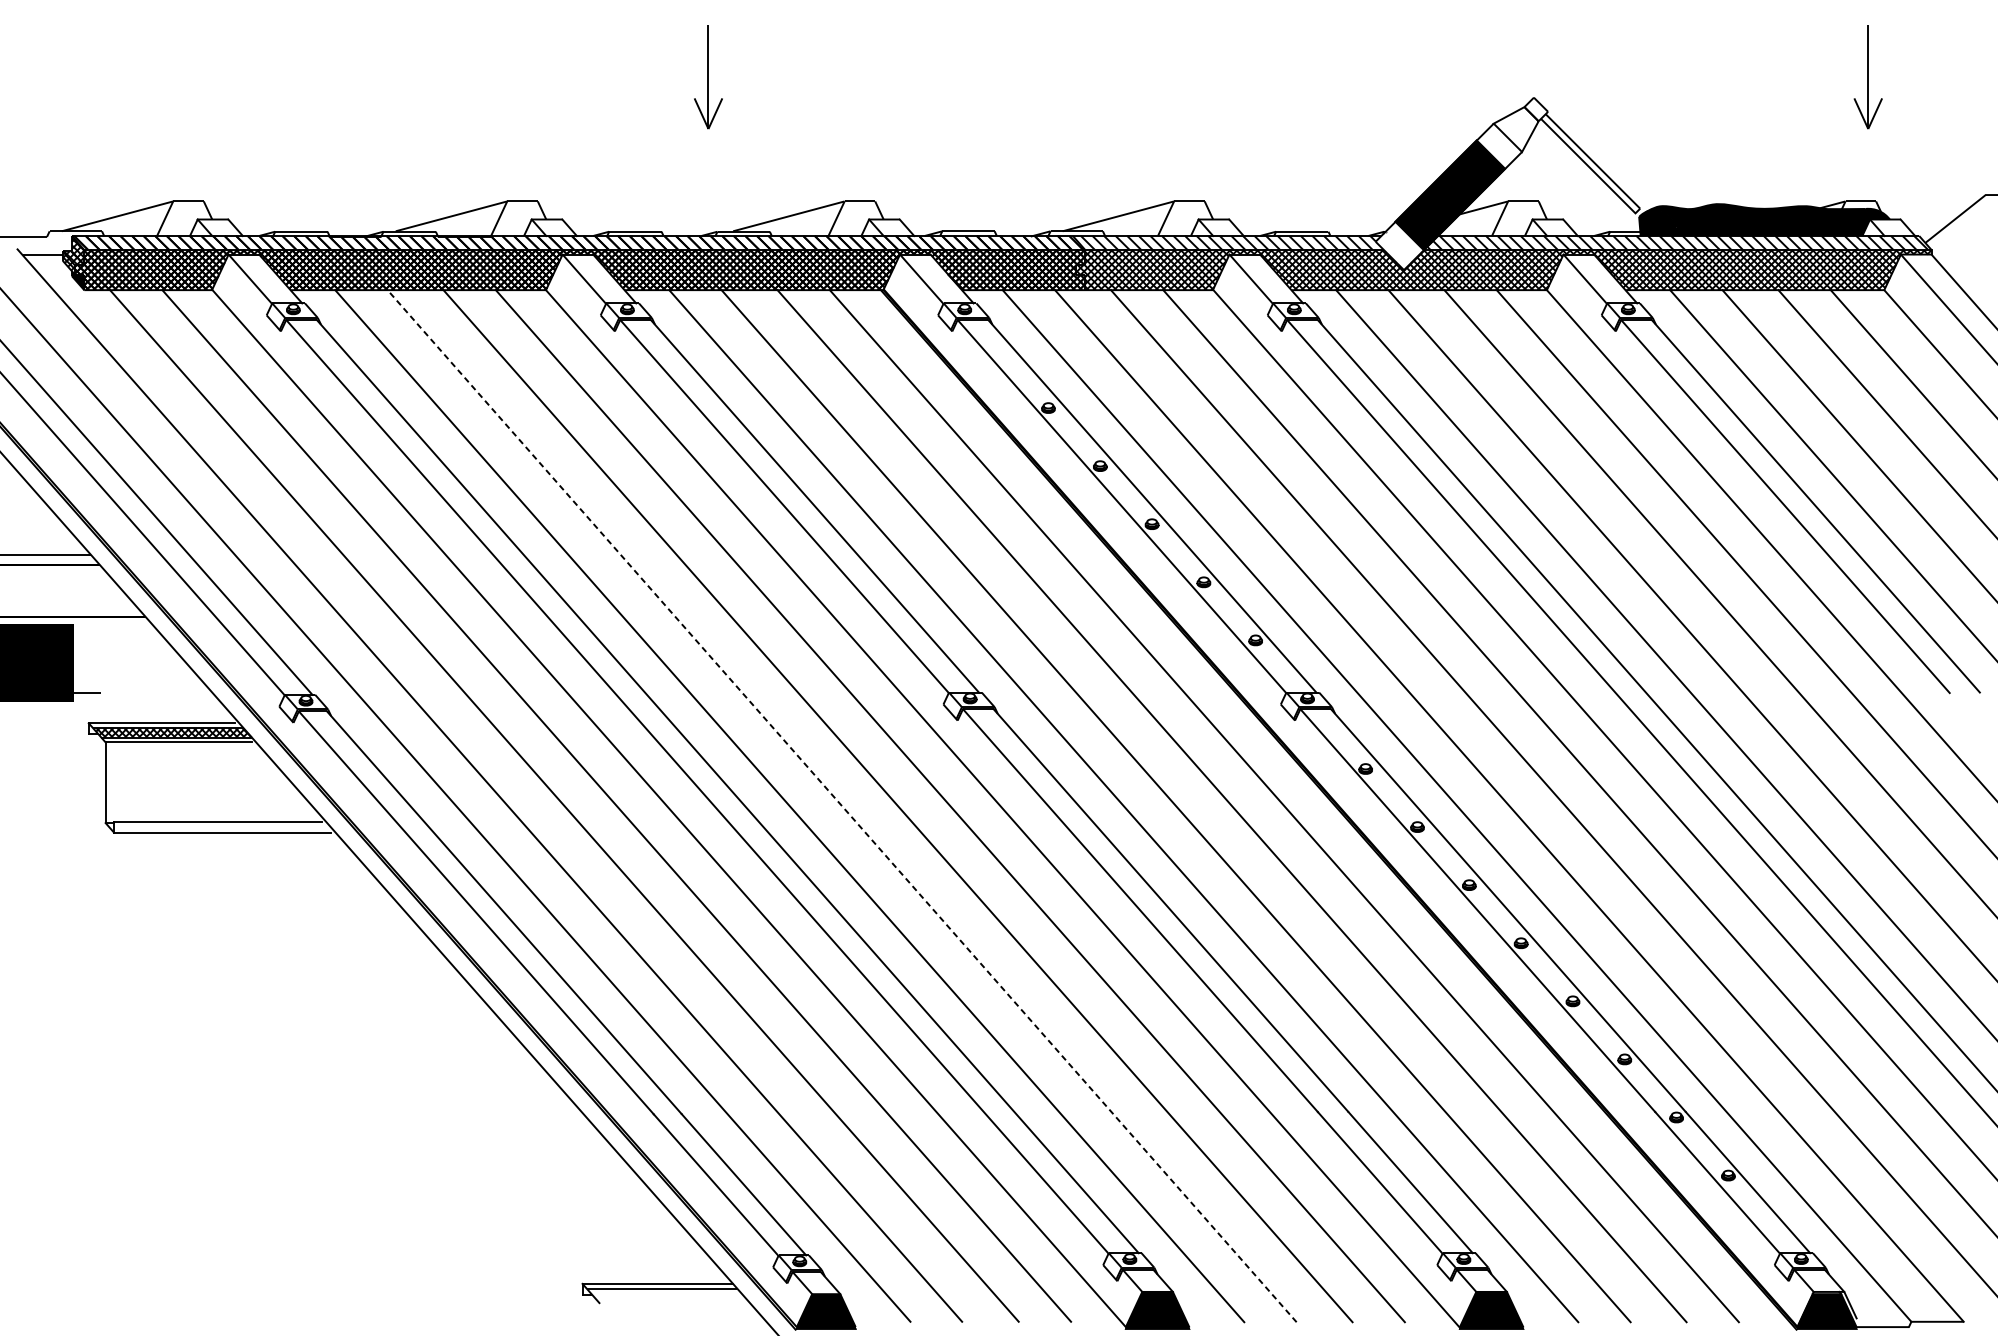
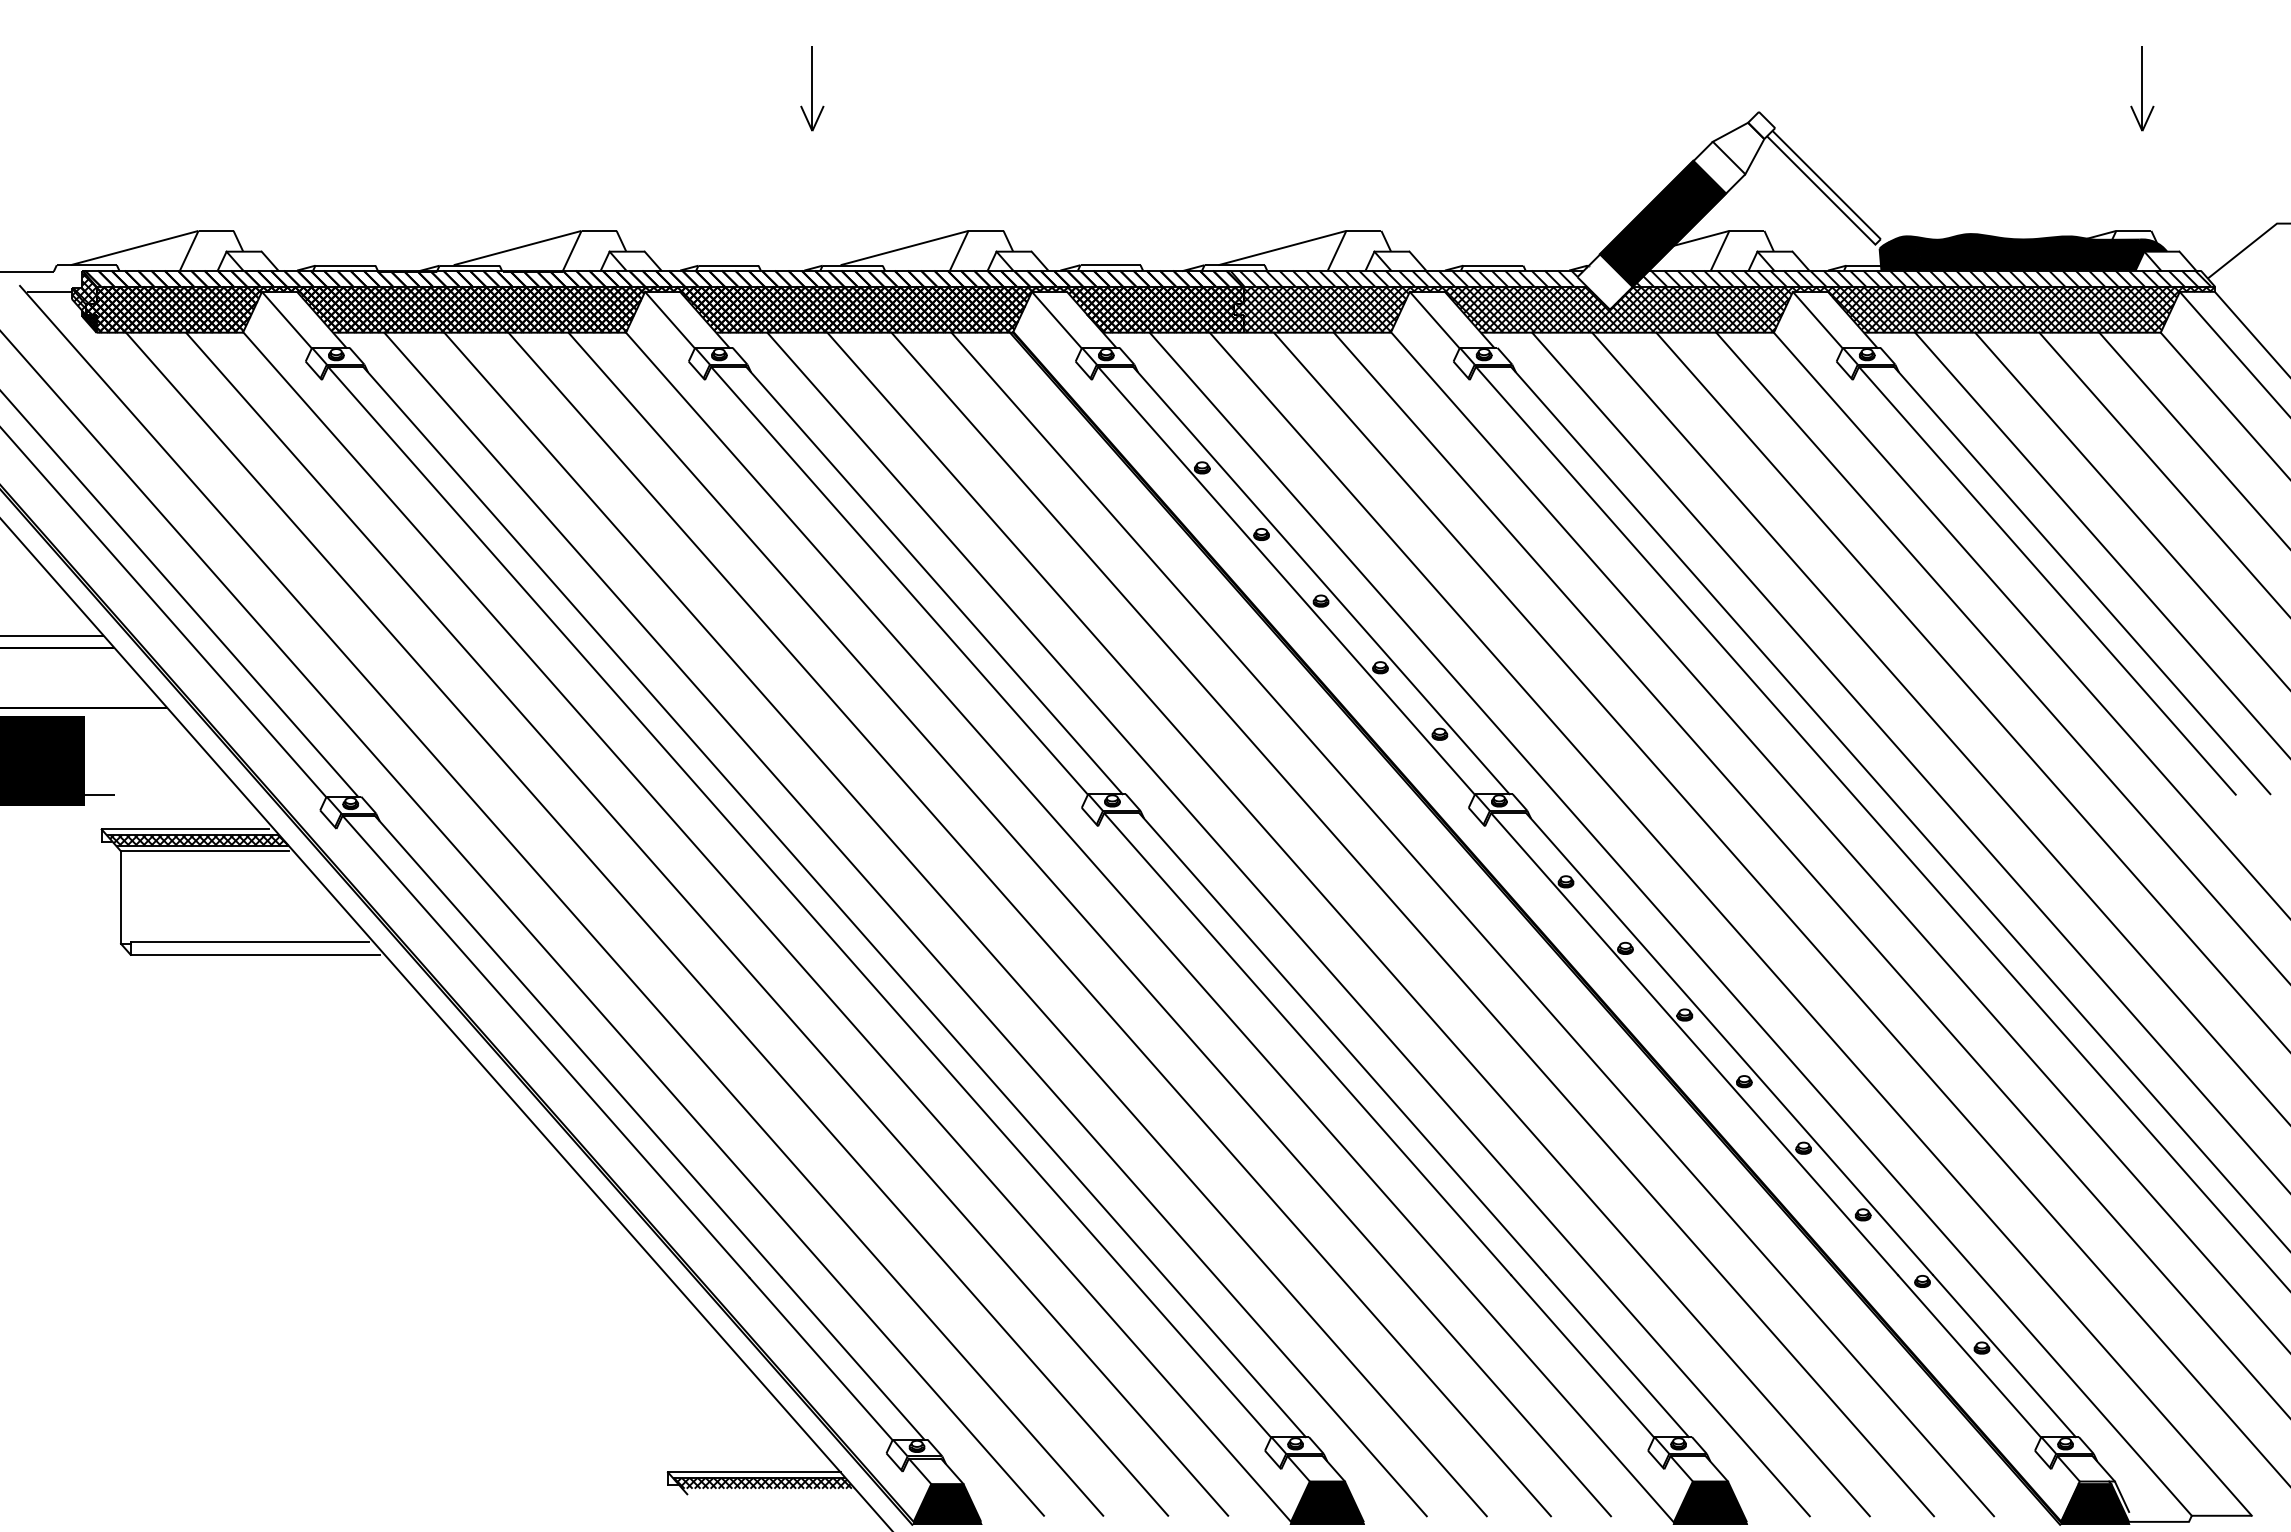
part: (708, 77) -> (812, 88), size x0.71
part: (1868, 77) -> (2142, 88), size x0.71
line: (842, 806) -> (965, 924), dashed -> solid
hatch: (665, 1292) -> (763, 1482), added

